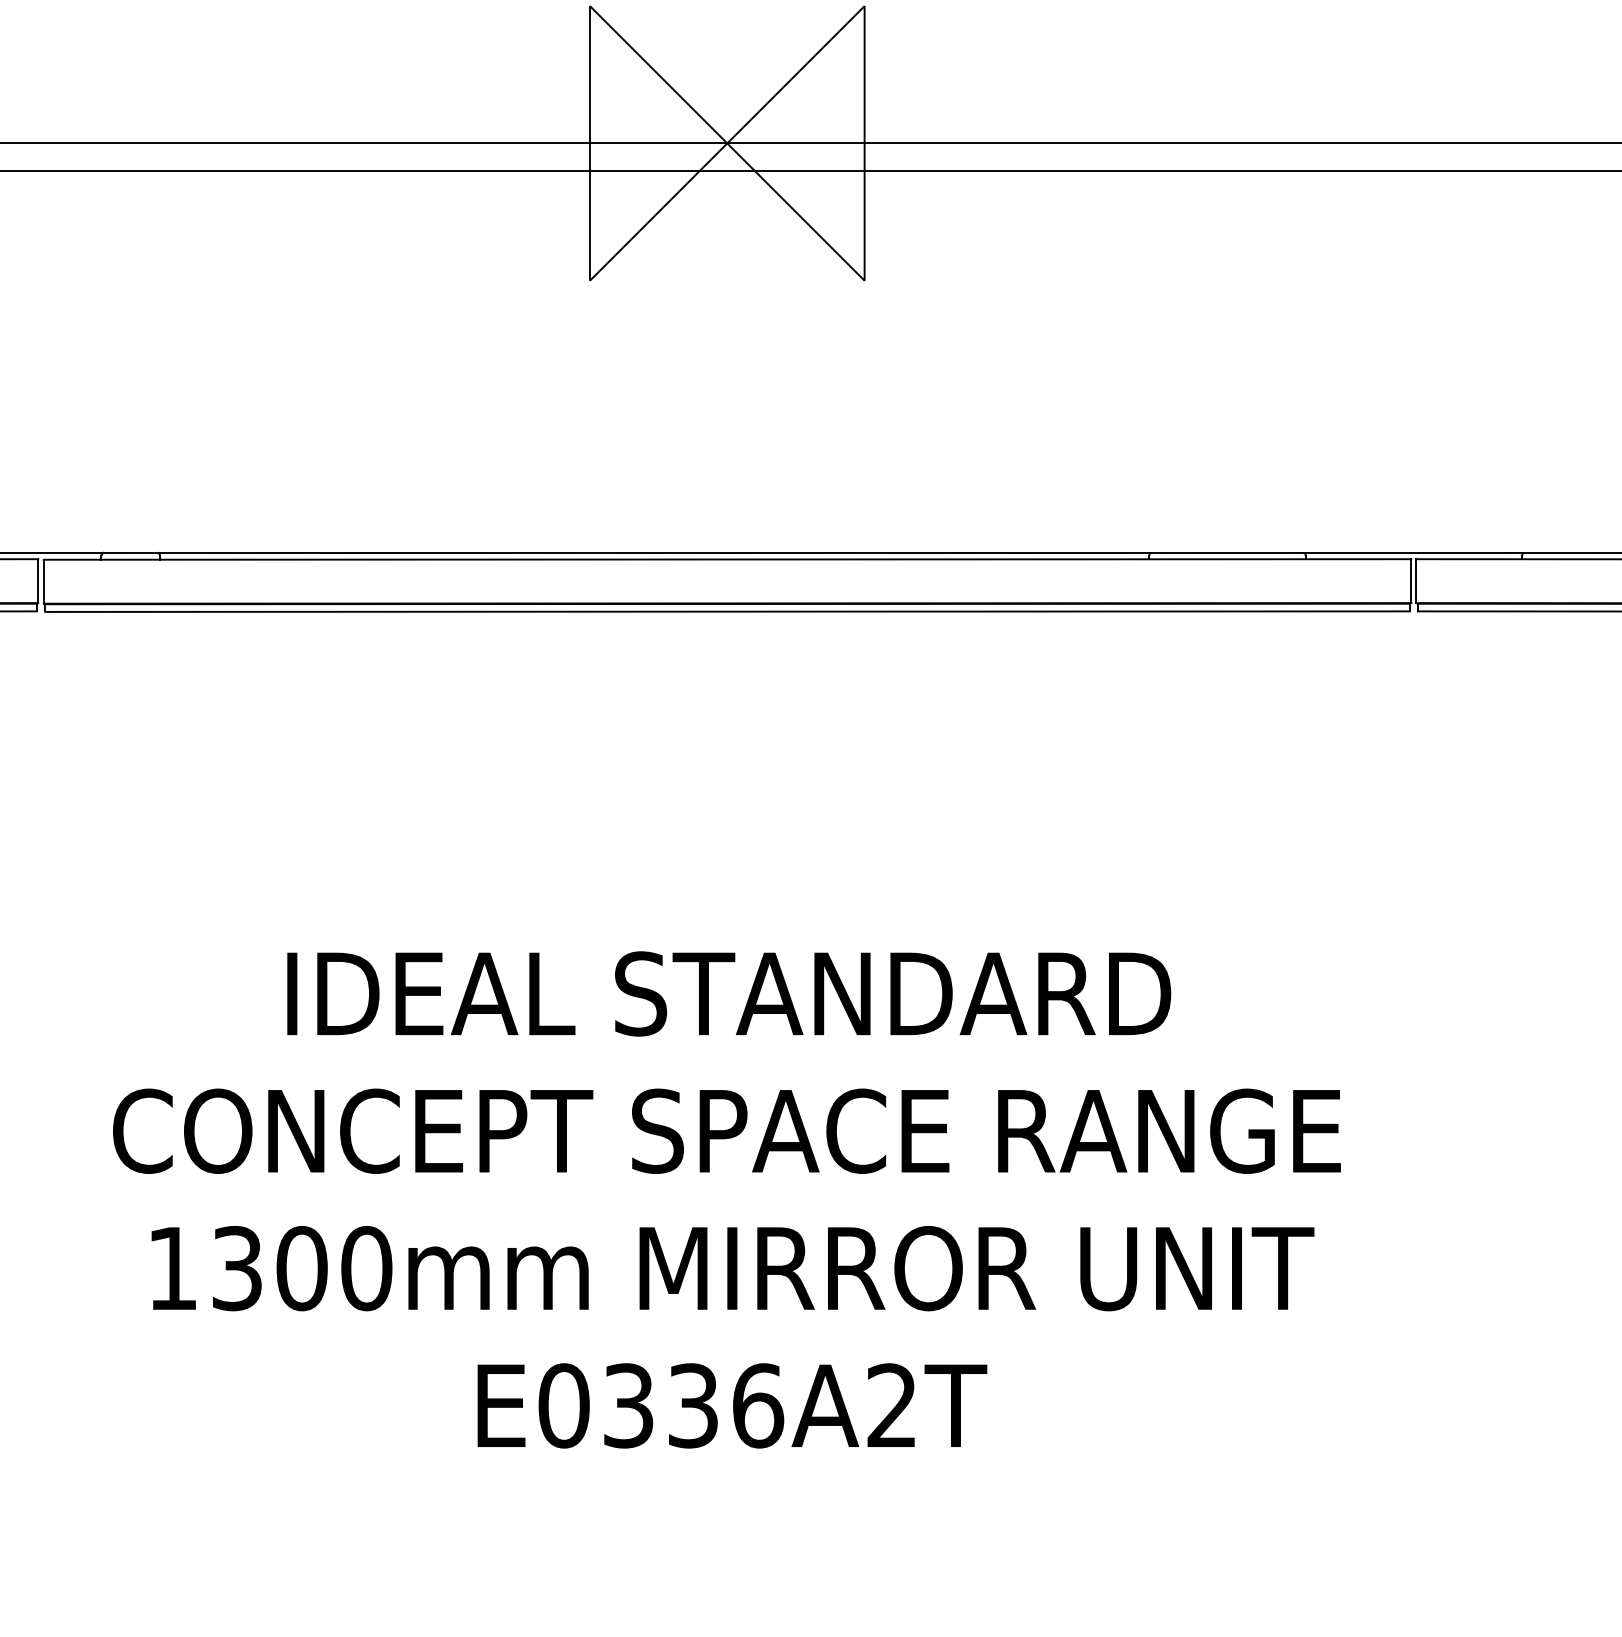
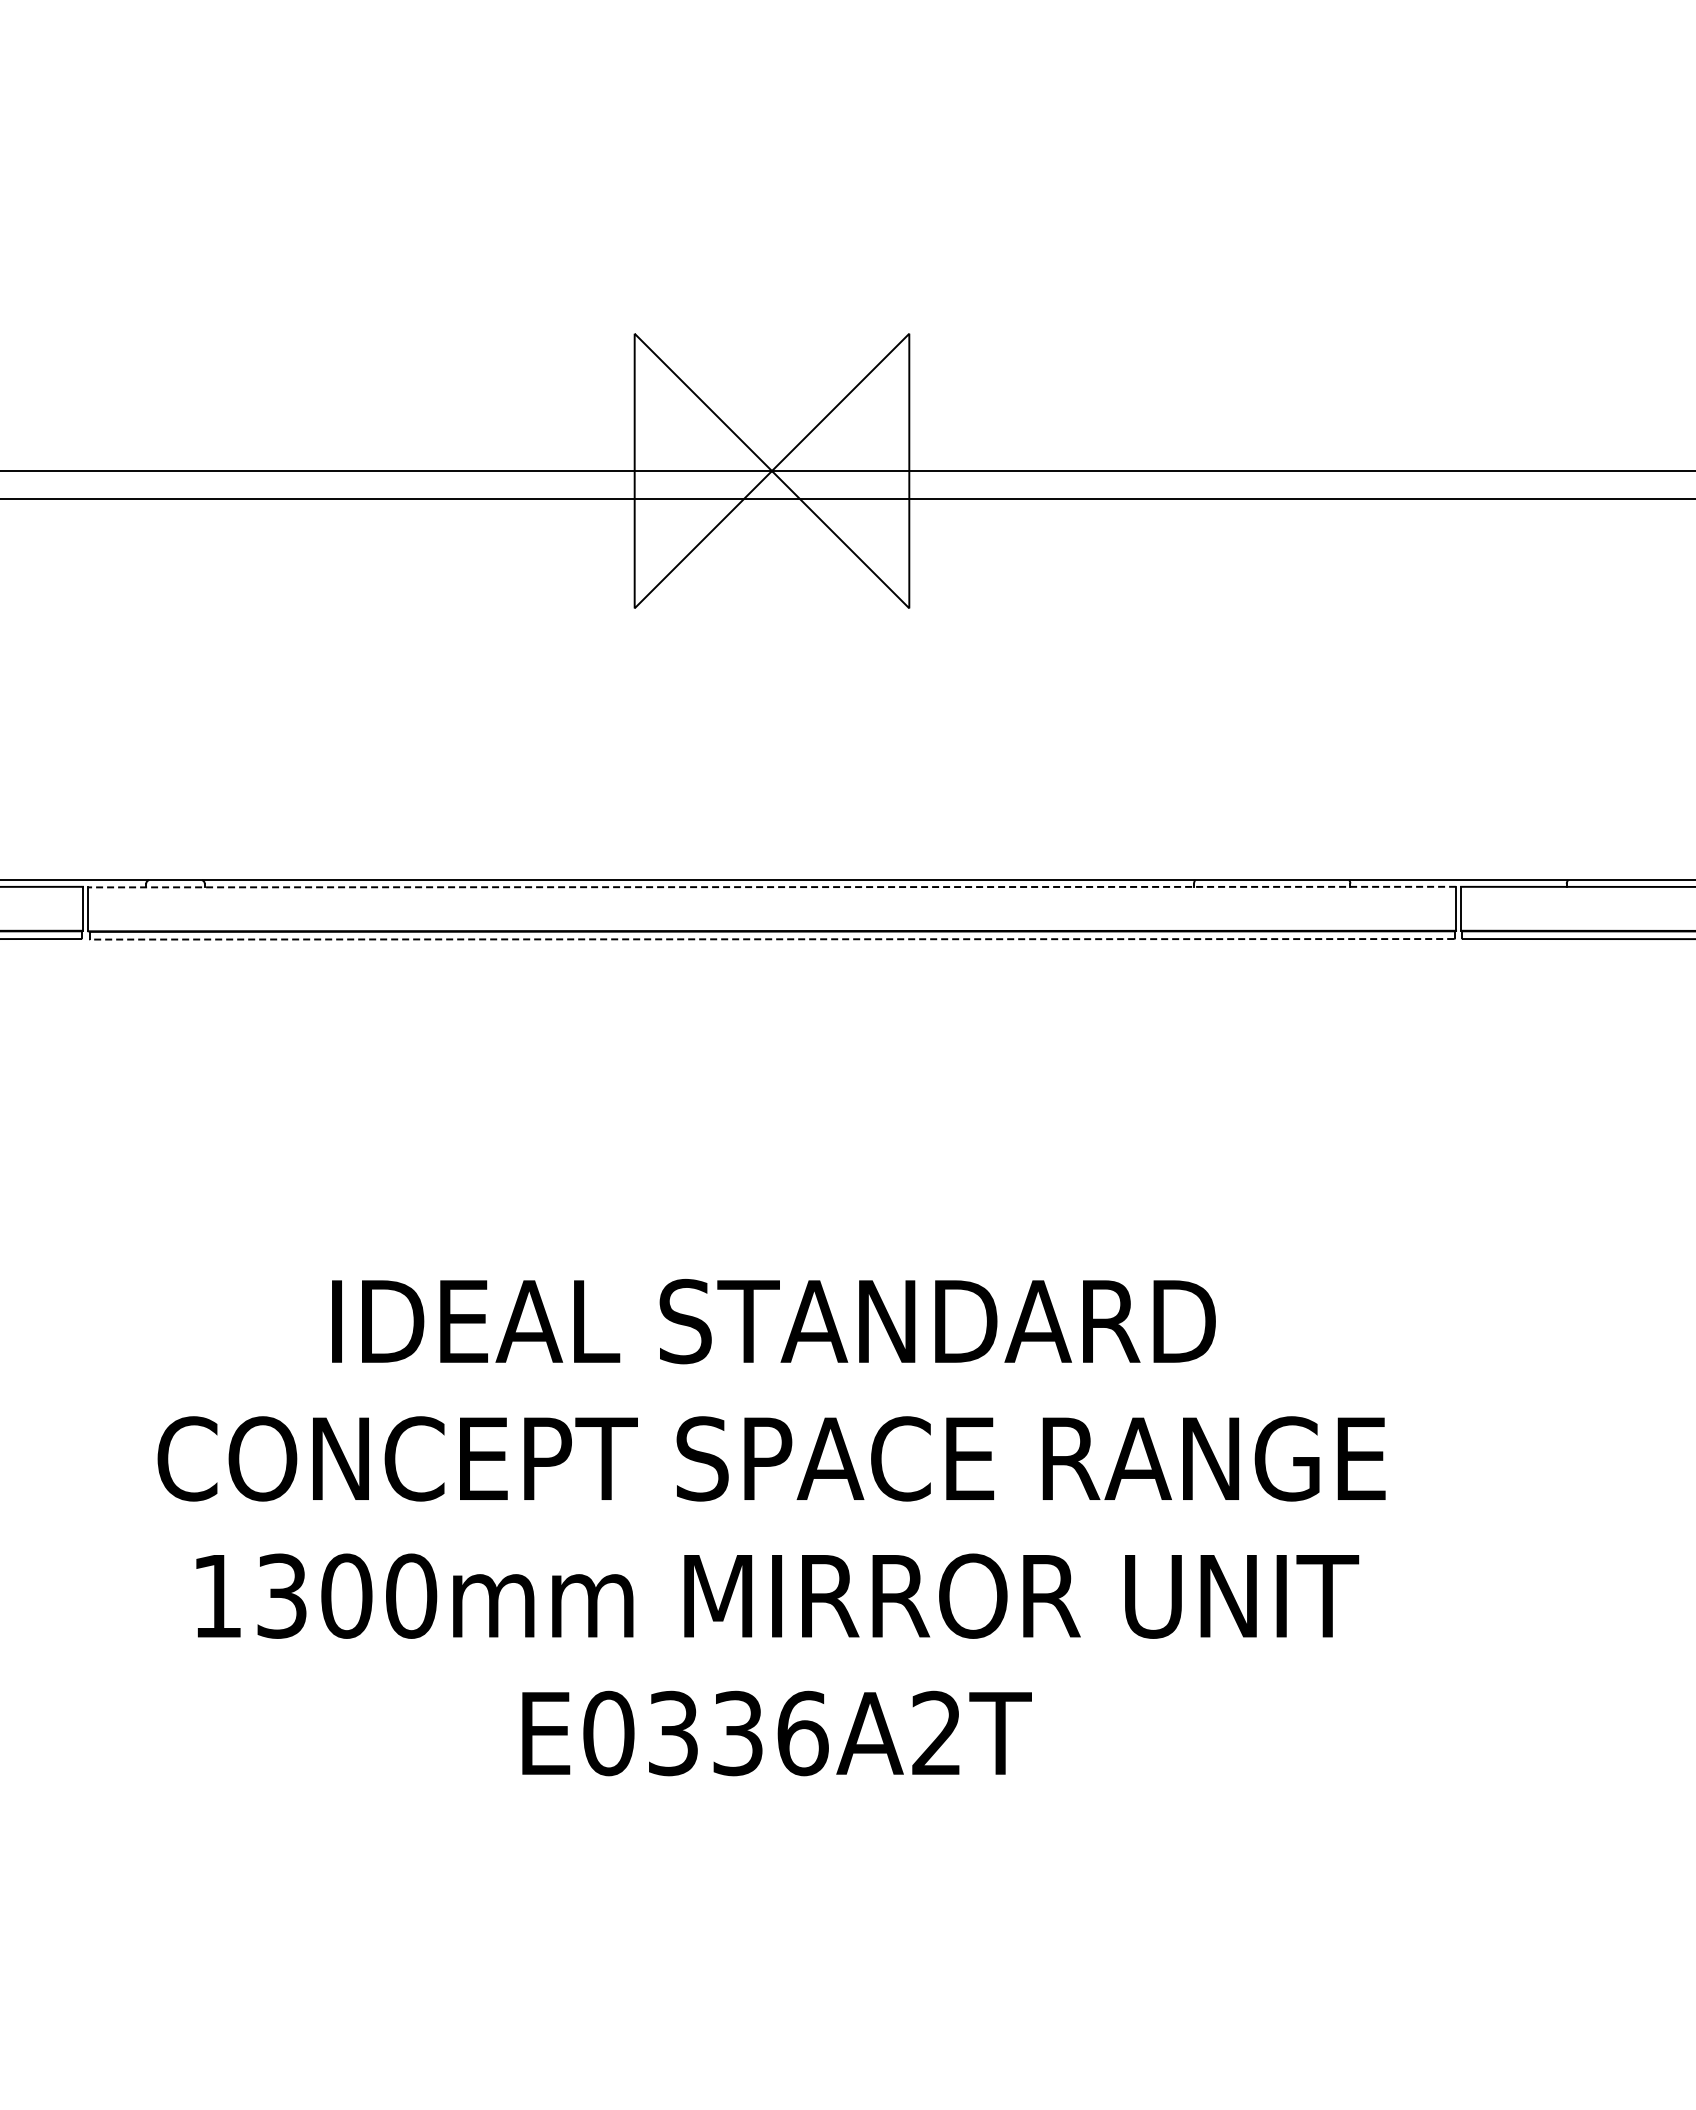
line: (727, 559) -> (772, 887), solid -> dashed
line: (727, 611) -> (772, 939), solid -> dashed

